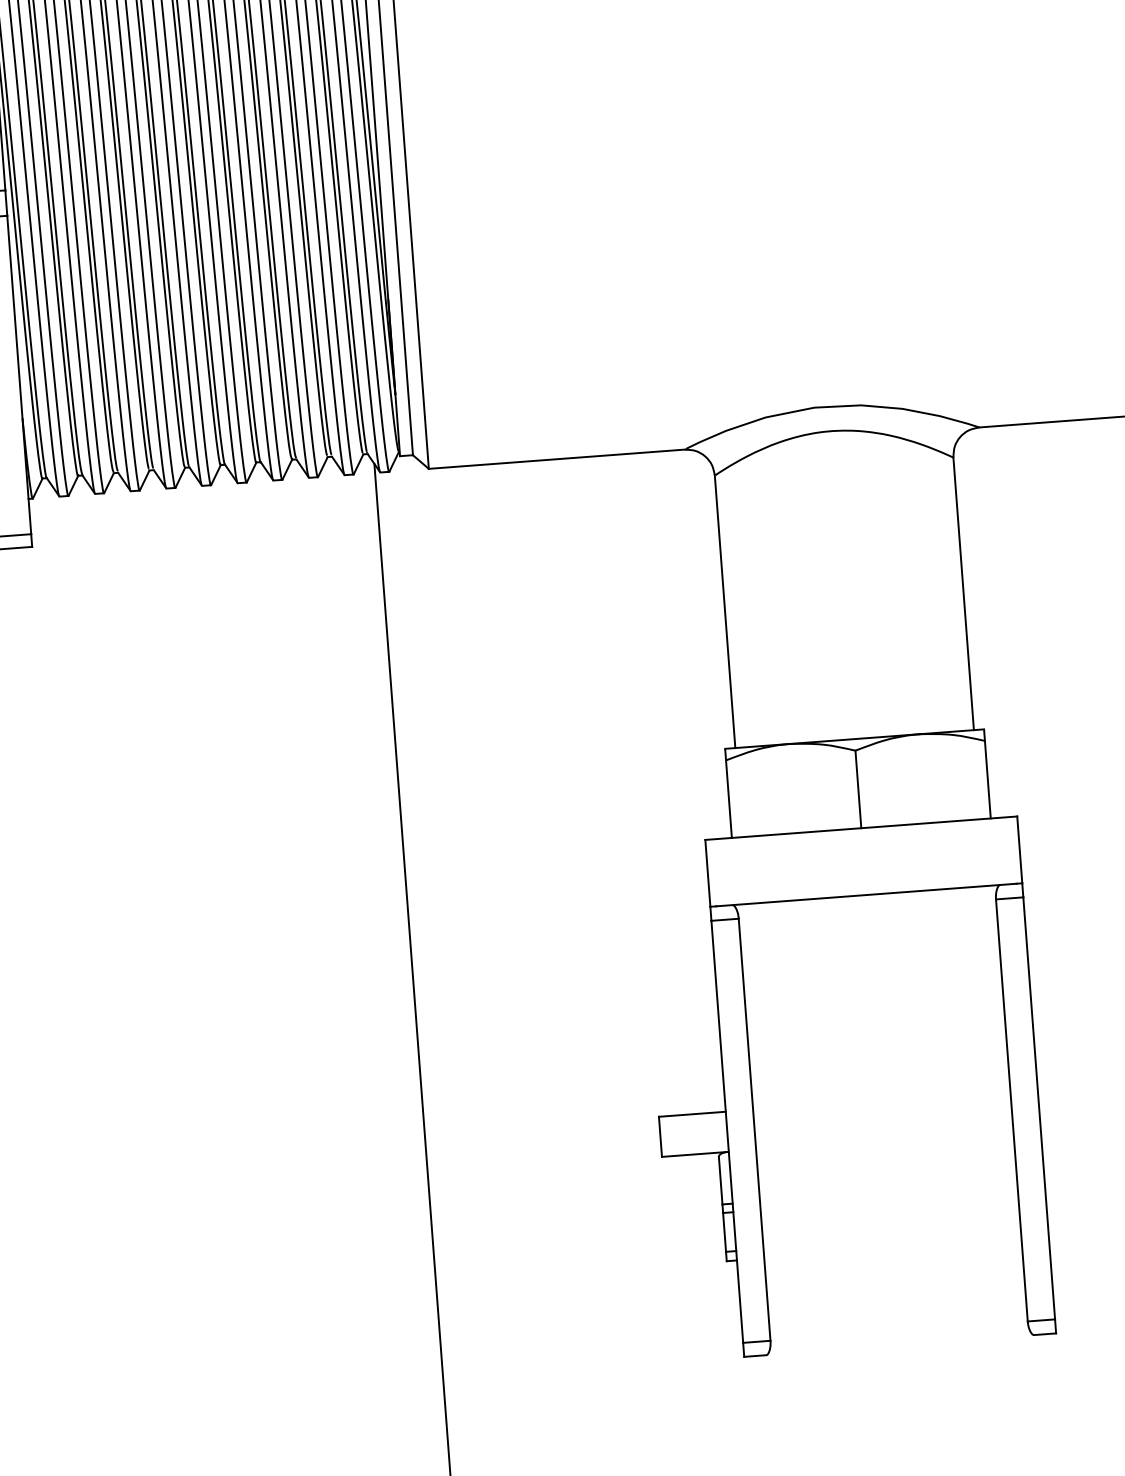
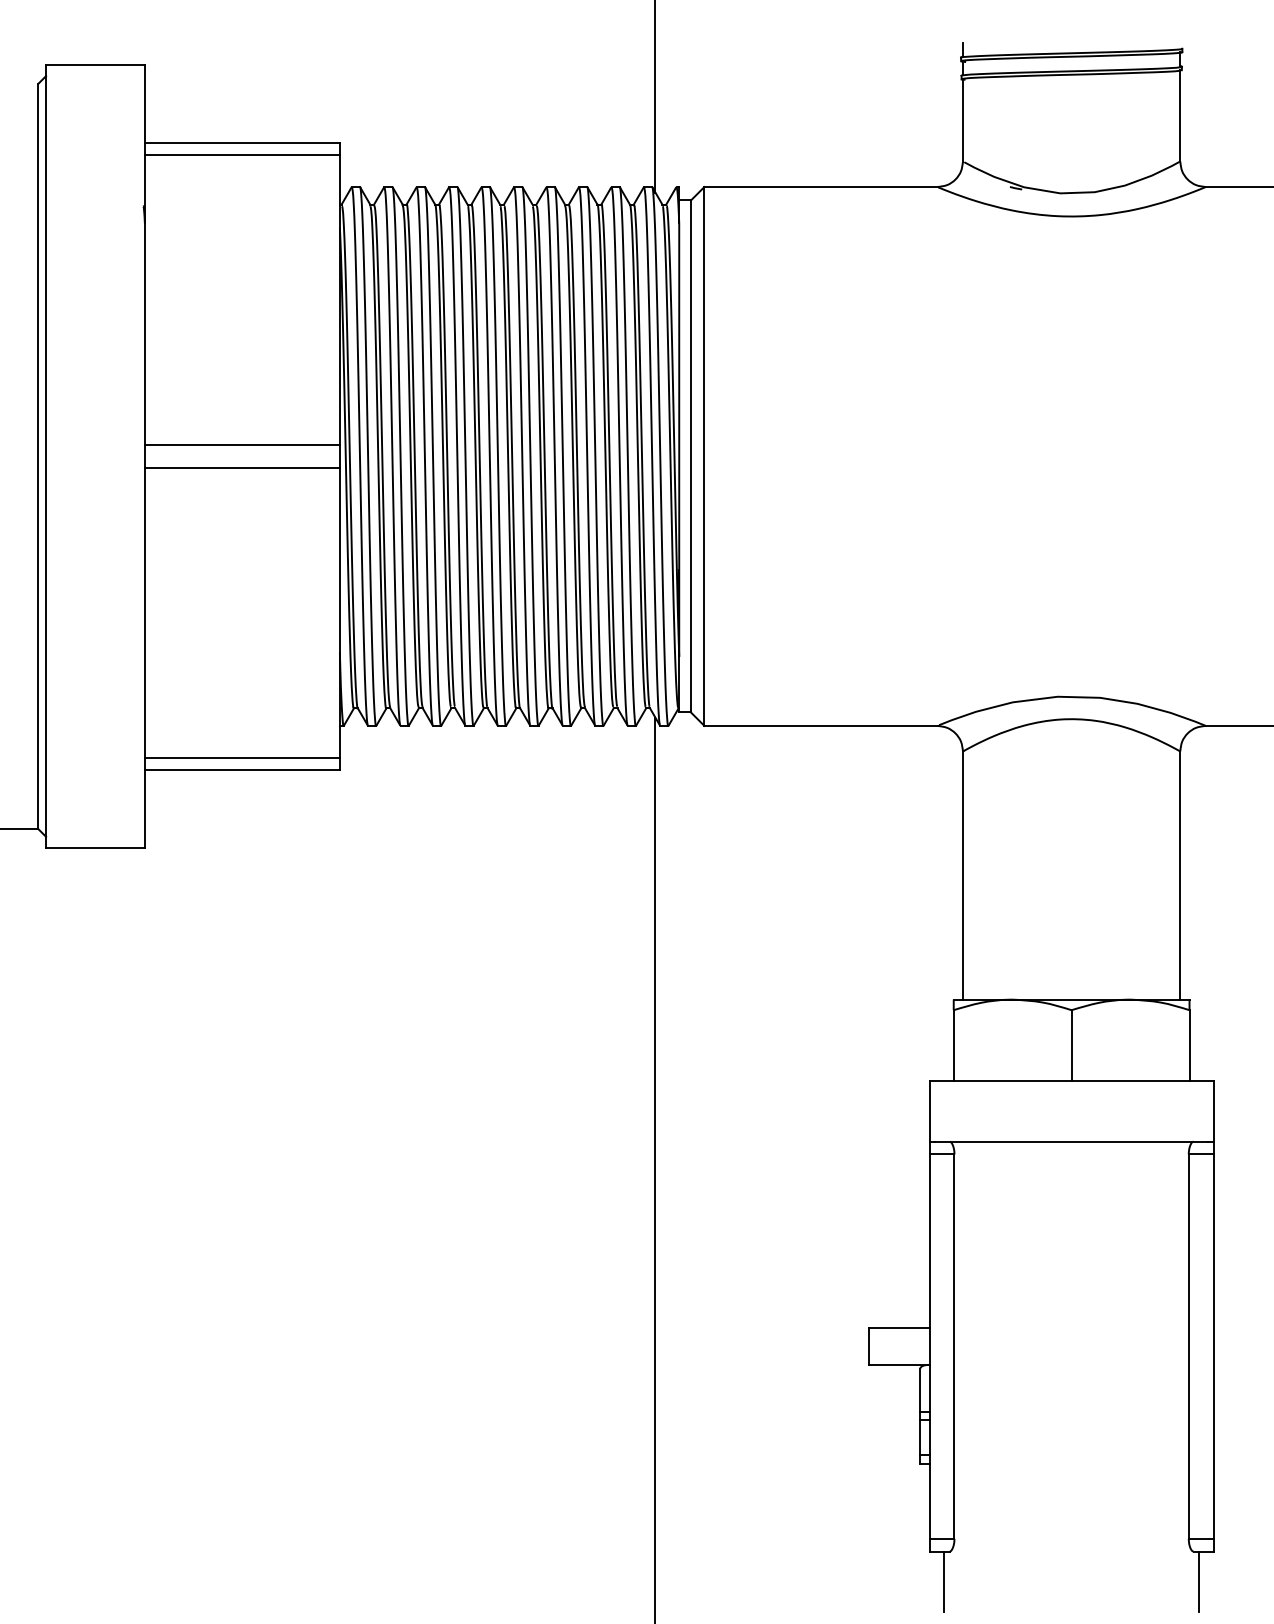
line: (1043, 1367) -> (1199, 1581), added
line: (761, 1388) -> (943, 1581), added

